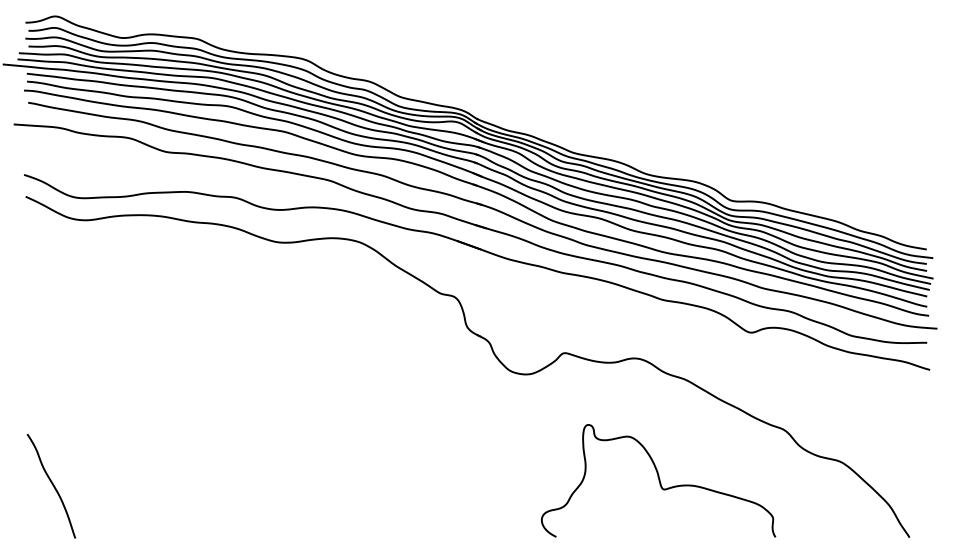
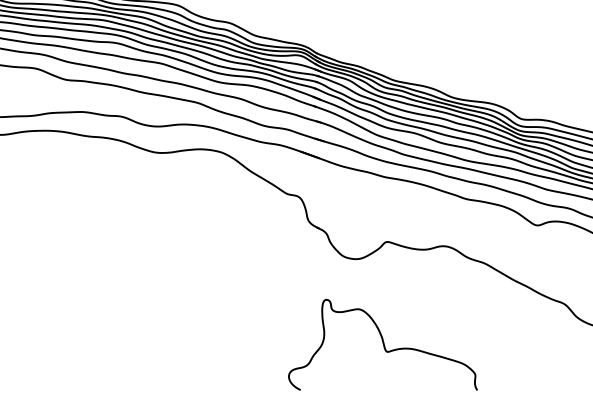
curve: (658, 480) -> (383, 344), moved

